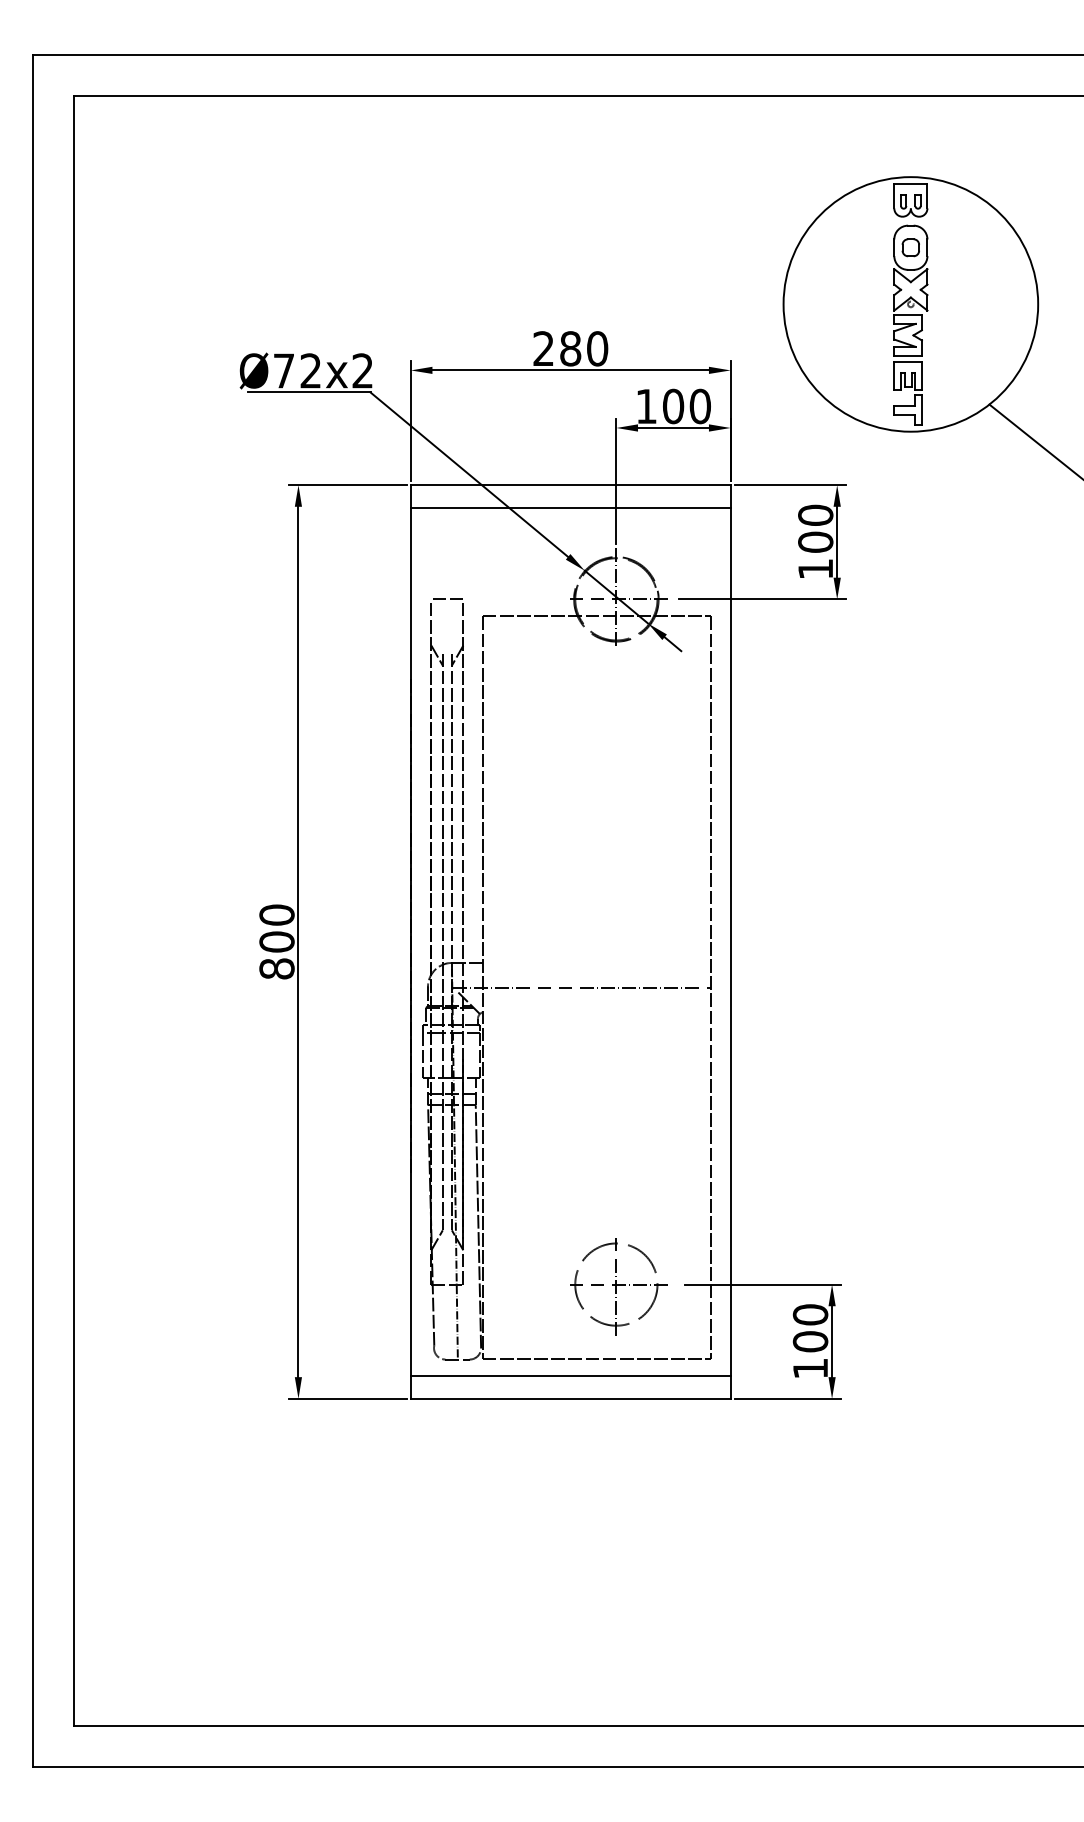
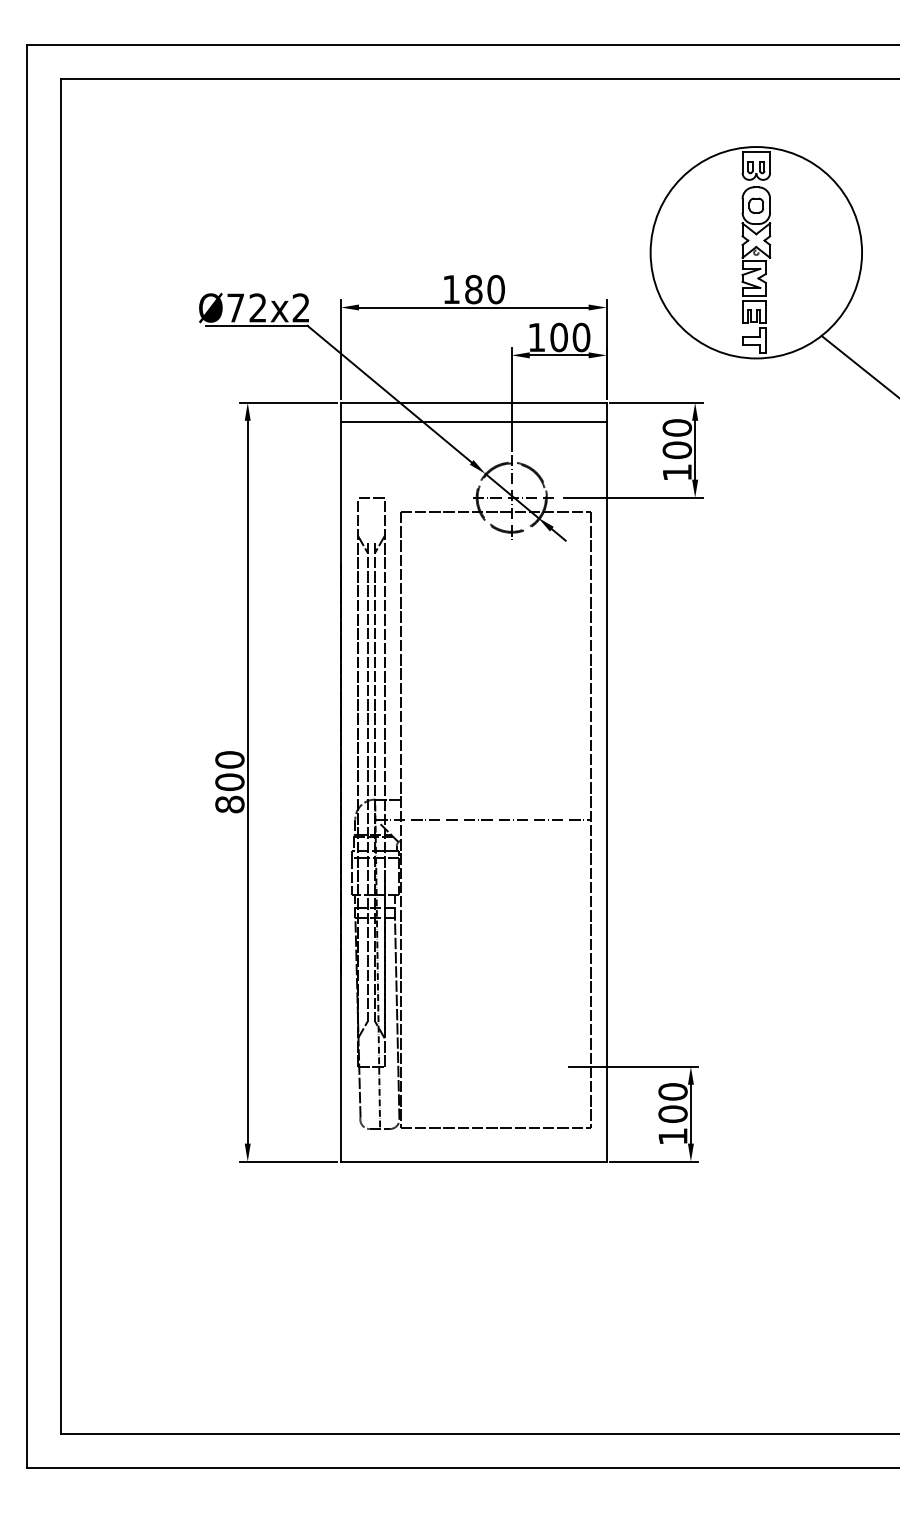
text: (543, 348) -> (451, 289), 280 -> 180
part: (618, 1286) -> (513, 1068), removed
line: (570, 1375) -> (473, 1142), removed

